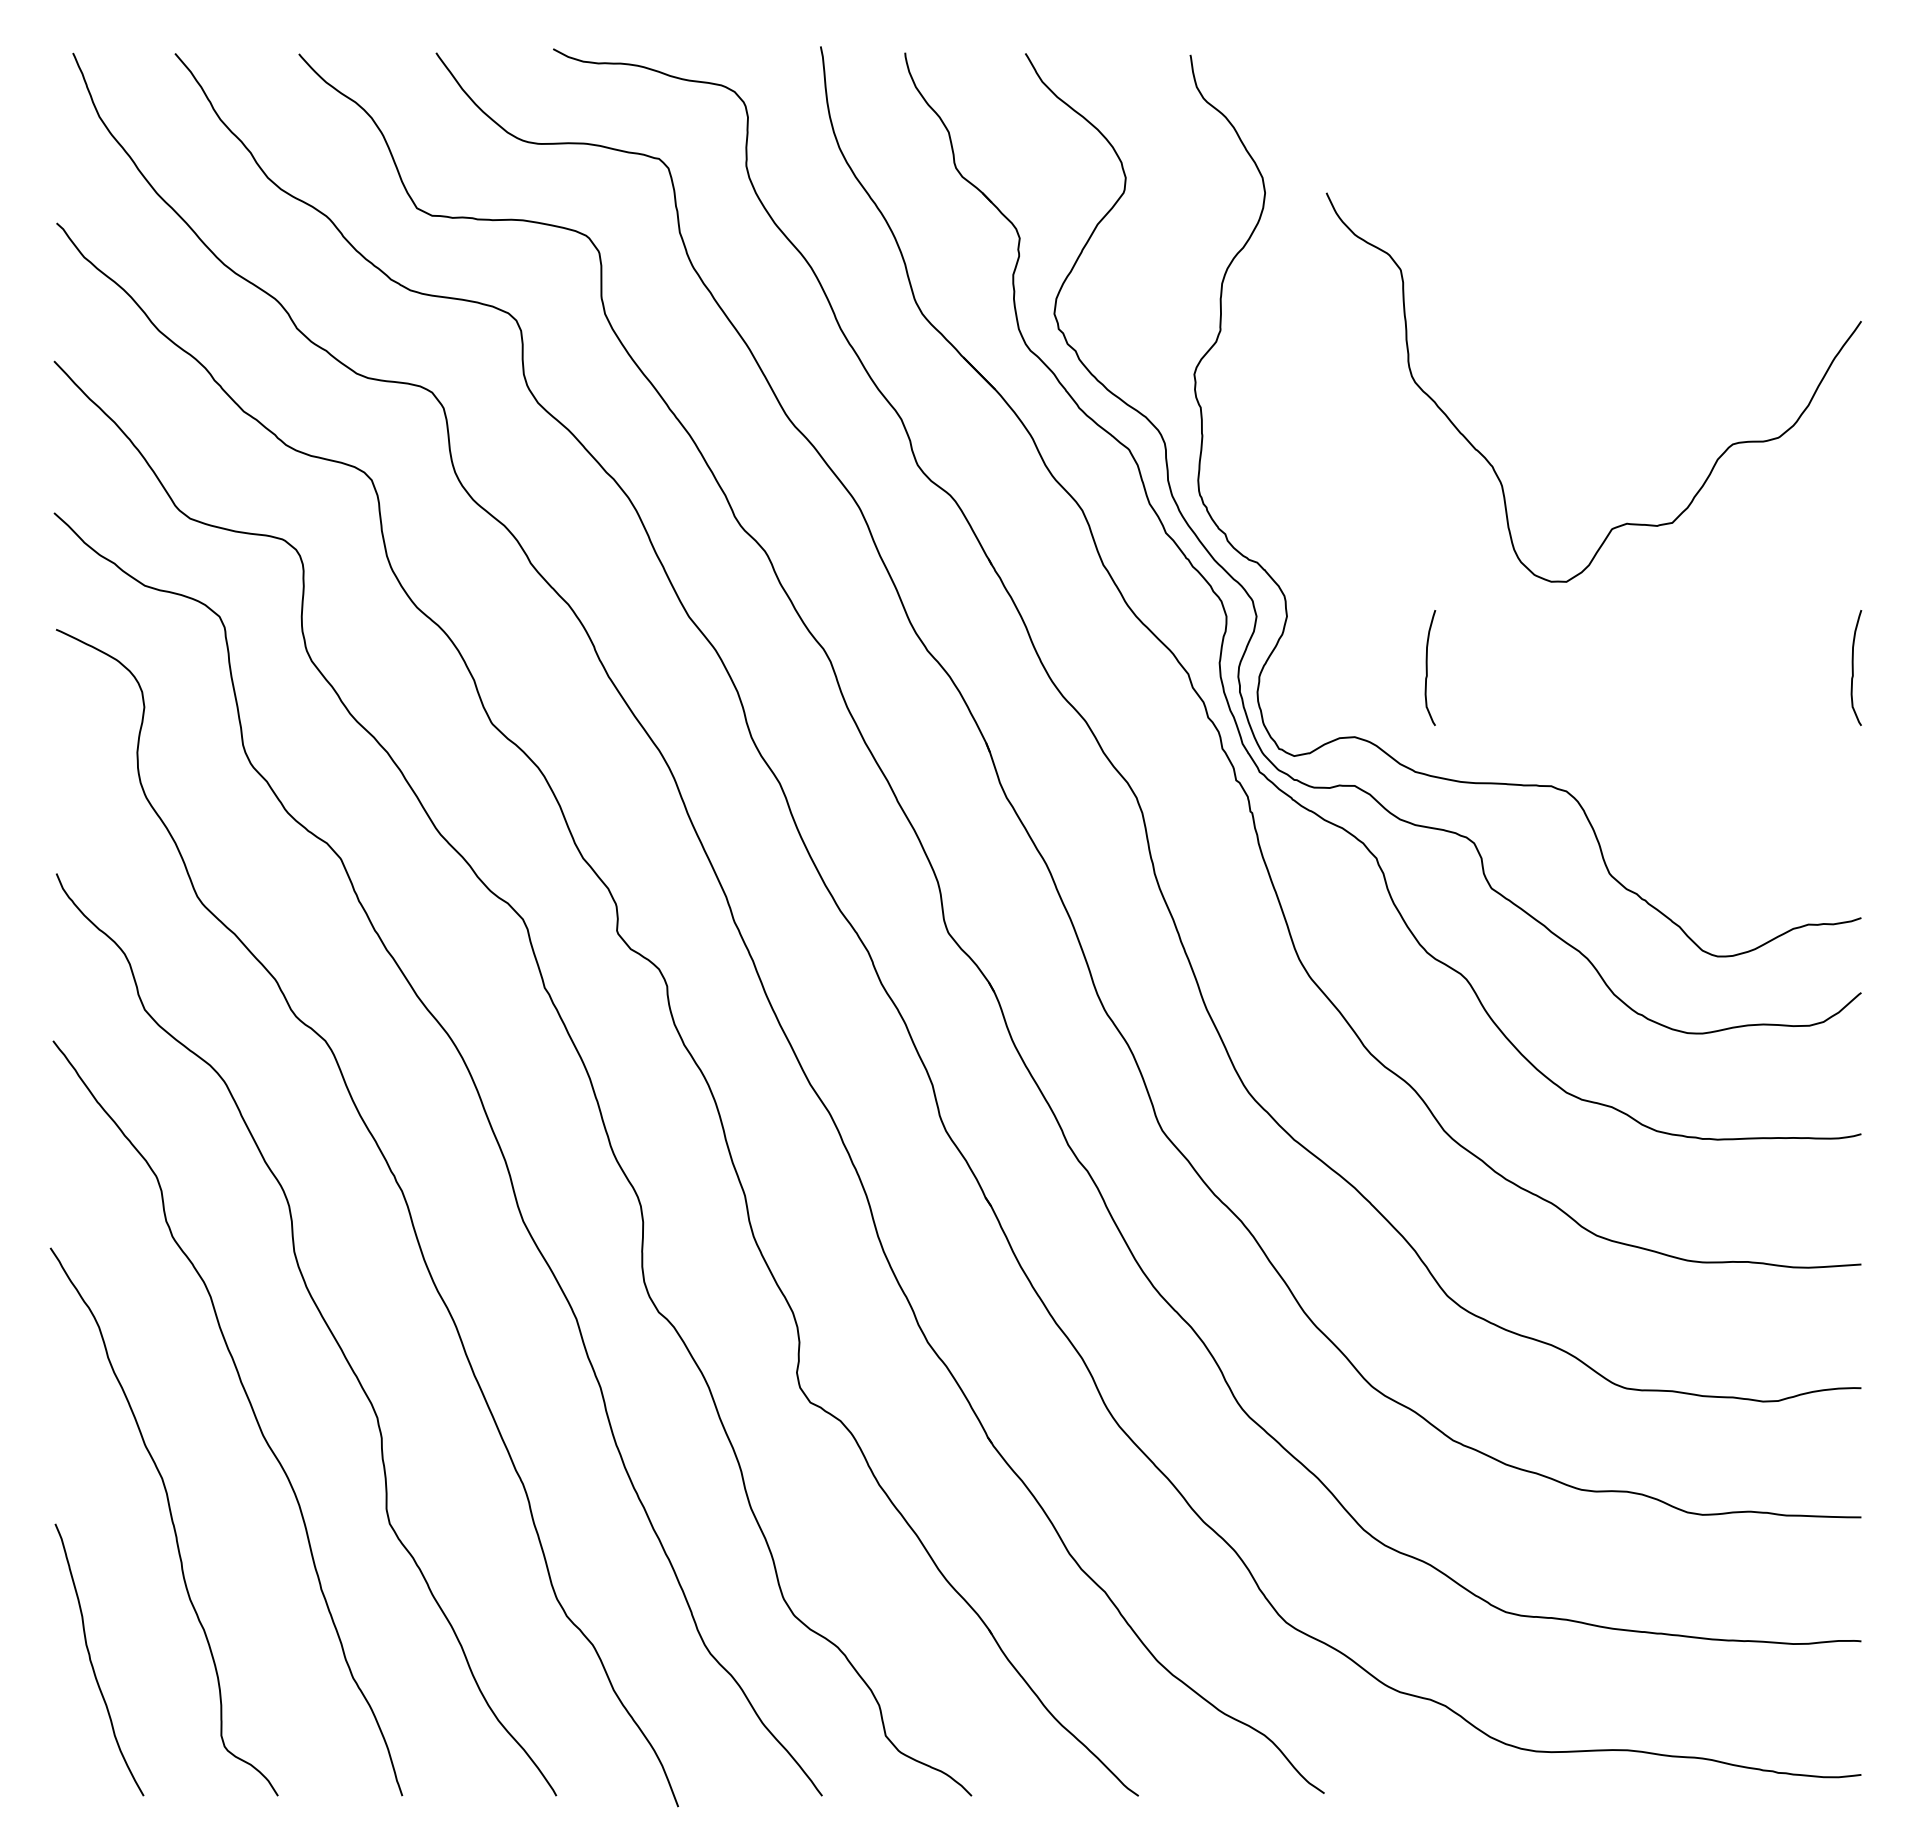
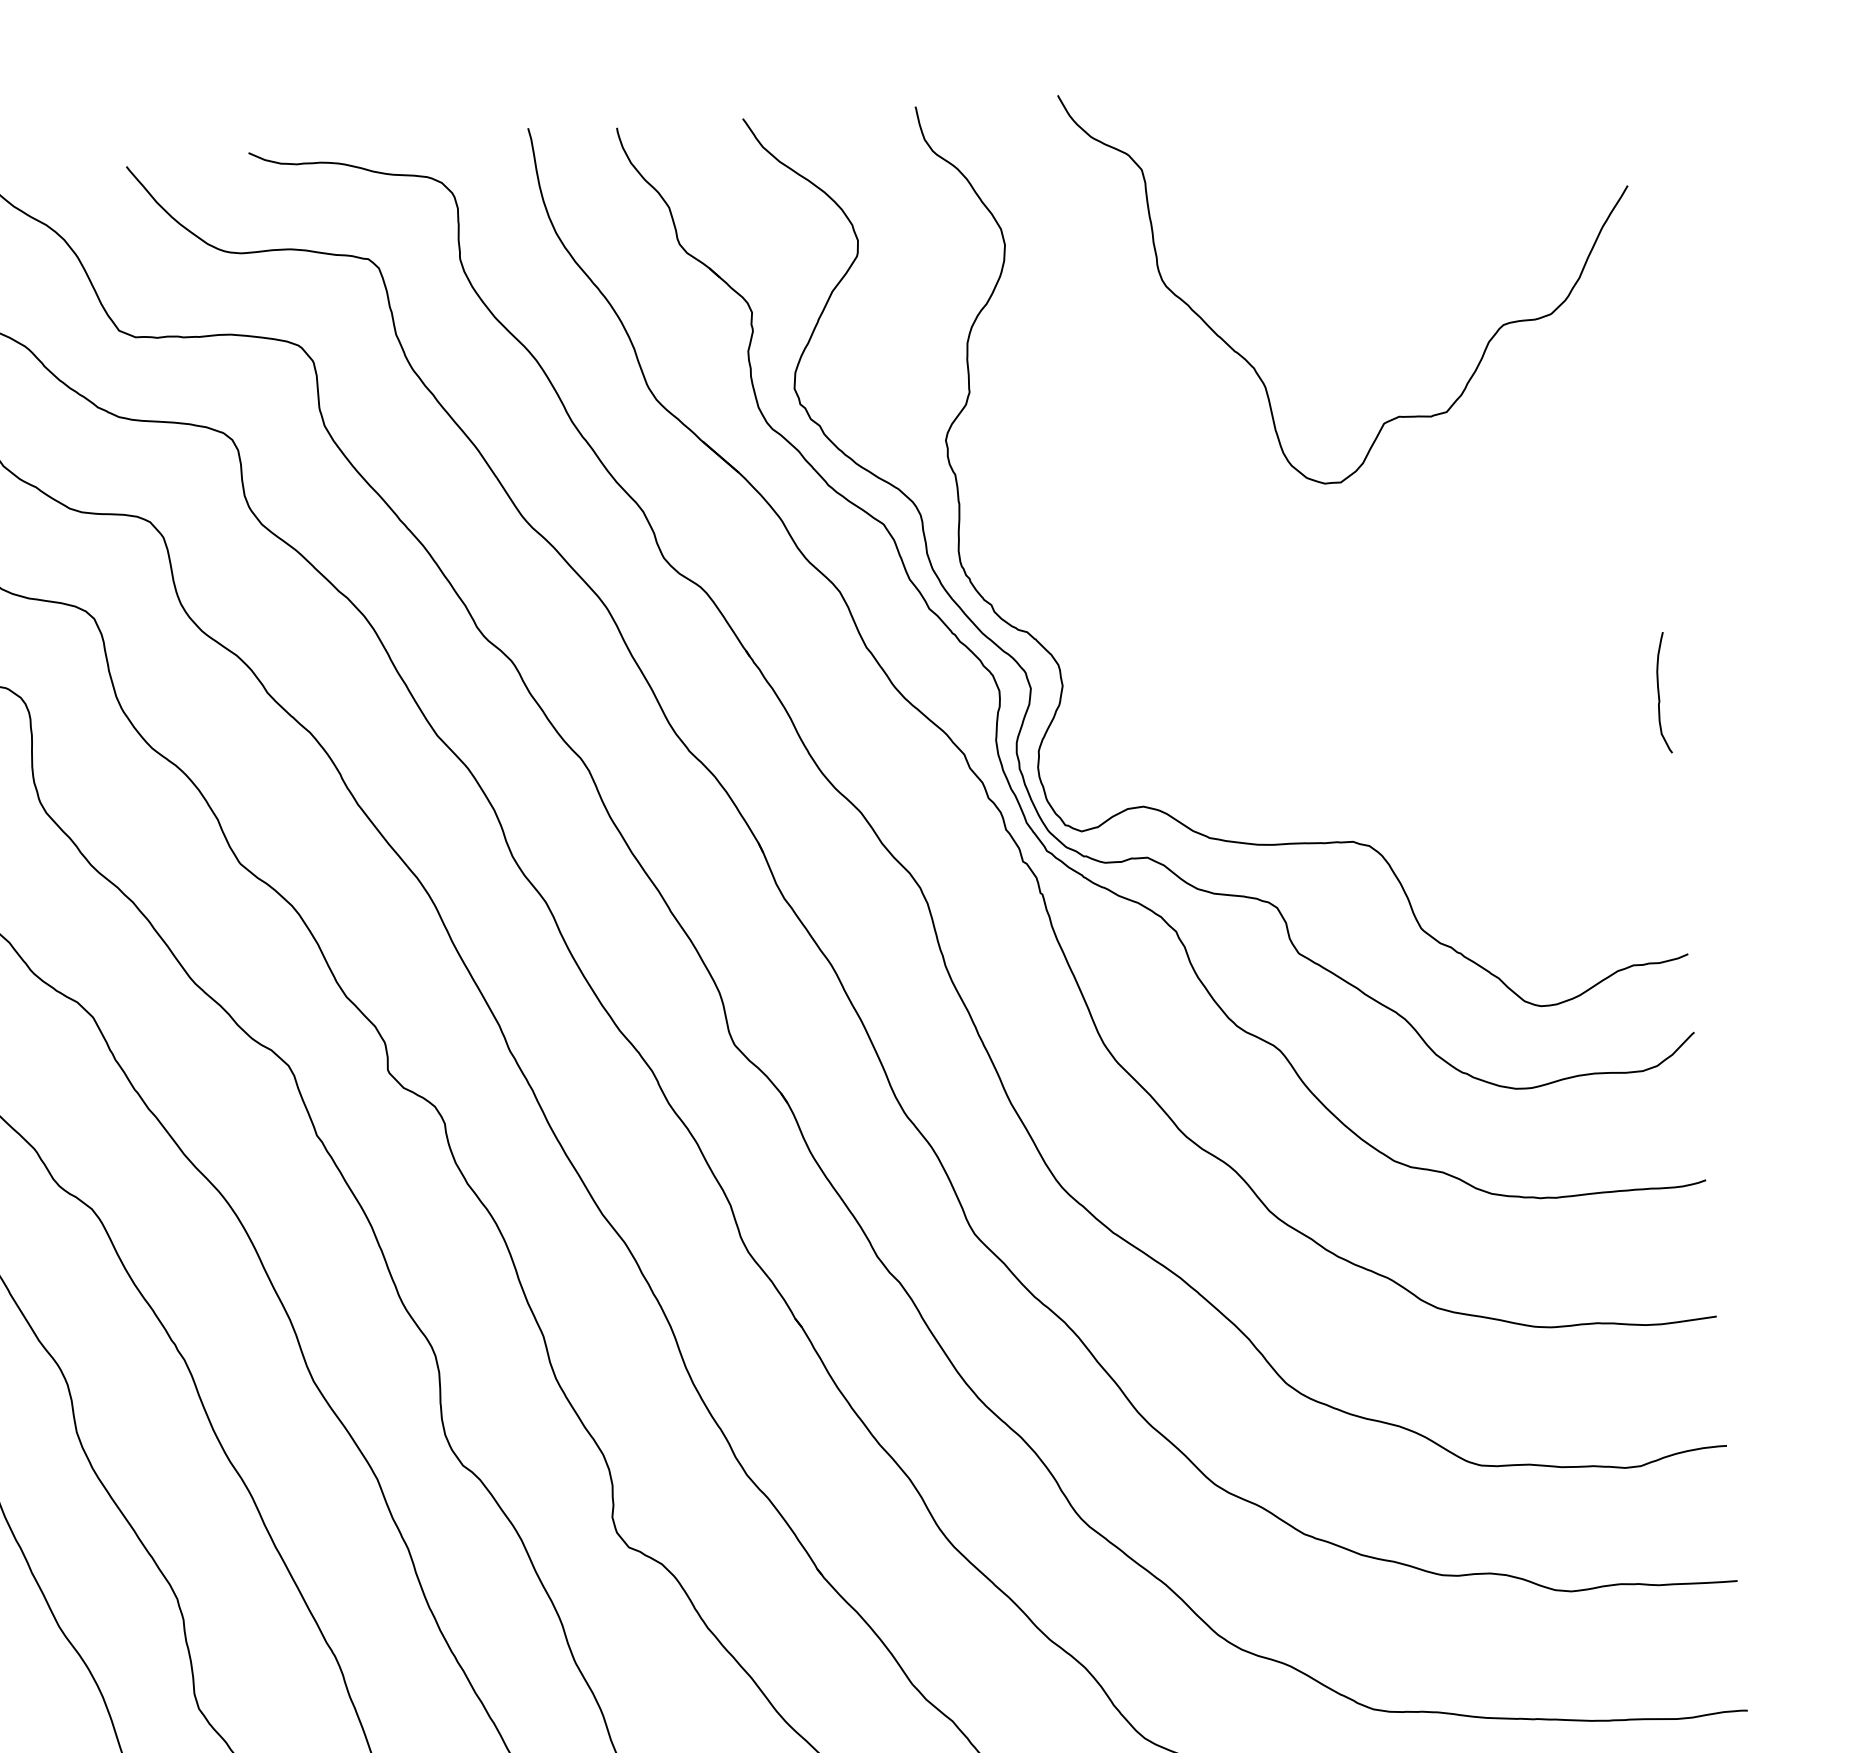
curve: (1490, 462) -> (1251, 363), moved
curve: (1427, 667) -> (1213, 727), removed

